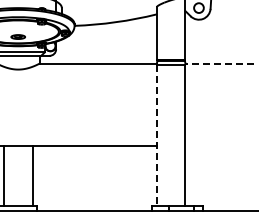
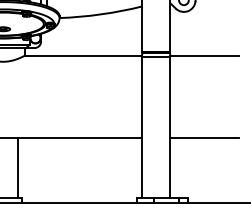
line: (219, 63) -> (204, 55), dashed -> solid
line: (156, 135) -> (141, 127), dashed -> solid
line: (219, 146) -> (204, 138), added

